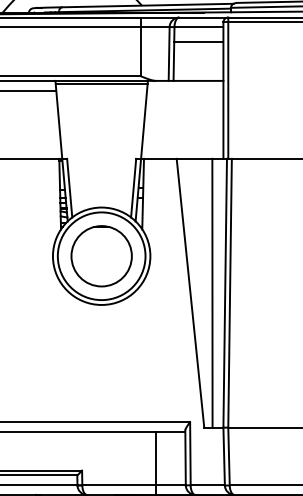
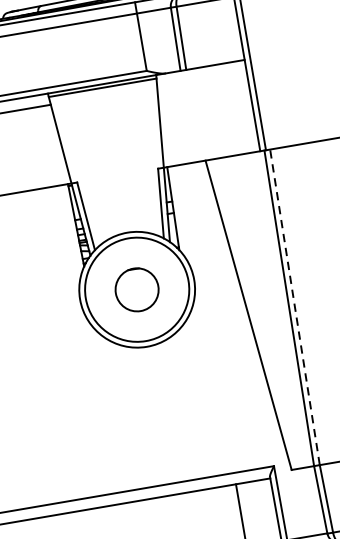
line: (198, 41) -> (207, 18), removed
circle: (101, 256) -> (137, 290), size x0.6
line: (212, 292) -> (274, 310), removed
line: (230, 292) -> (295, 306), solid -> dashed

